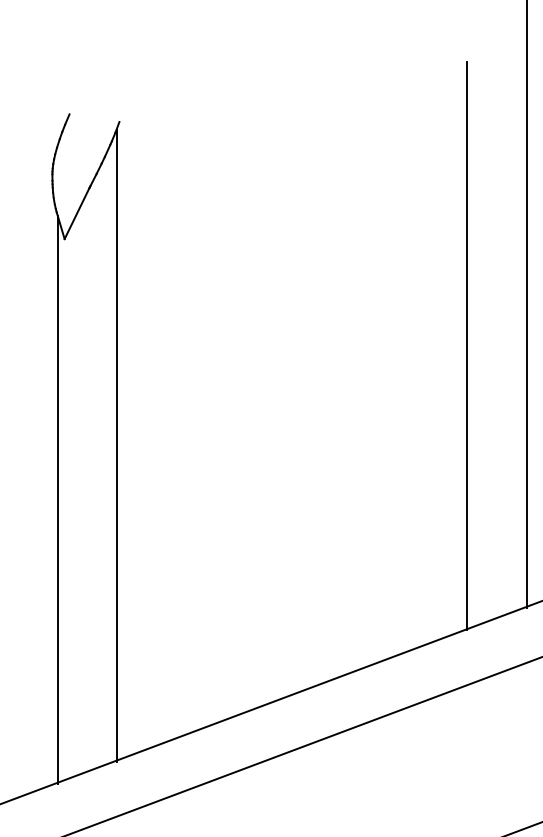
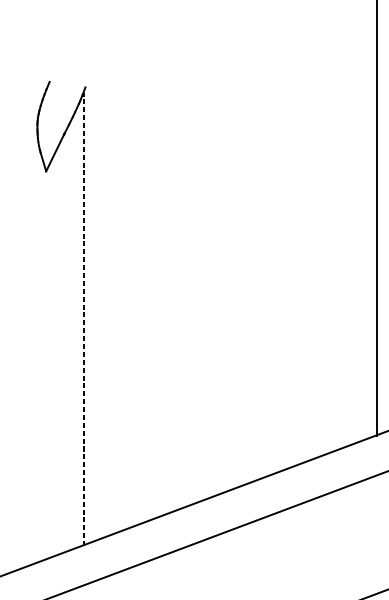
line: (467, 346) -> (335, 248), removed
line: (117, 445) -> (84, 319), solid -> dashed
line: (57, 500) -> (41, 358), removed

